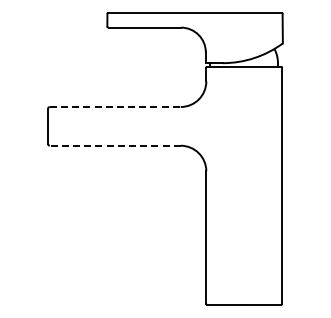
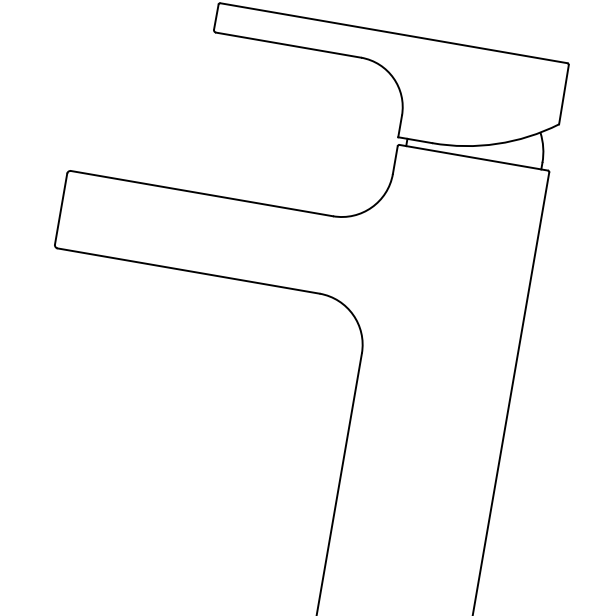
line: (115, 107) -> (202, 194), dashed -> solid
line: (115, 145) -> (189, 270), dashed -> solid

